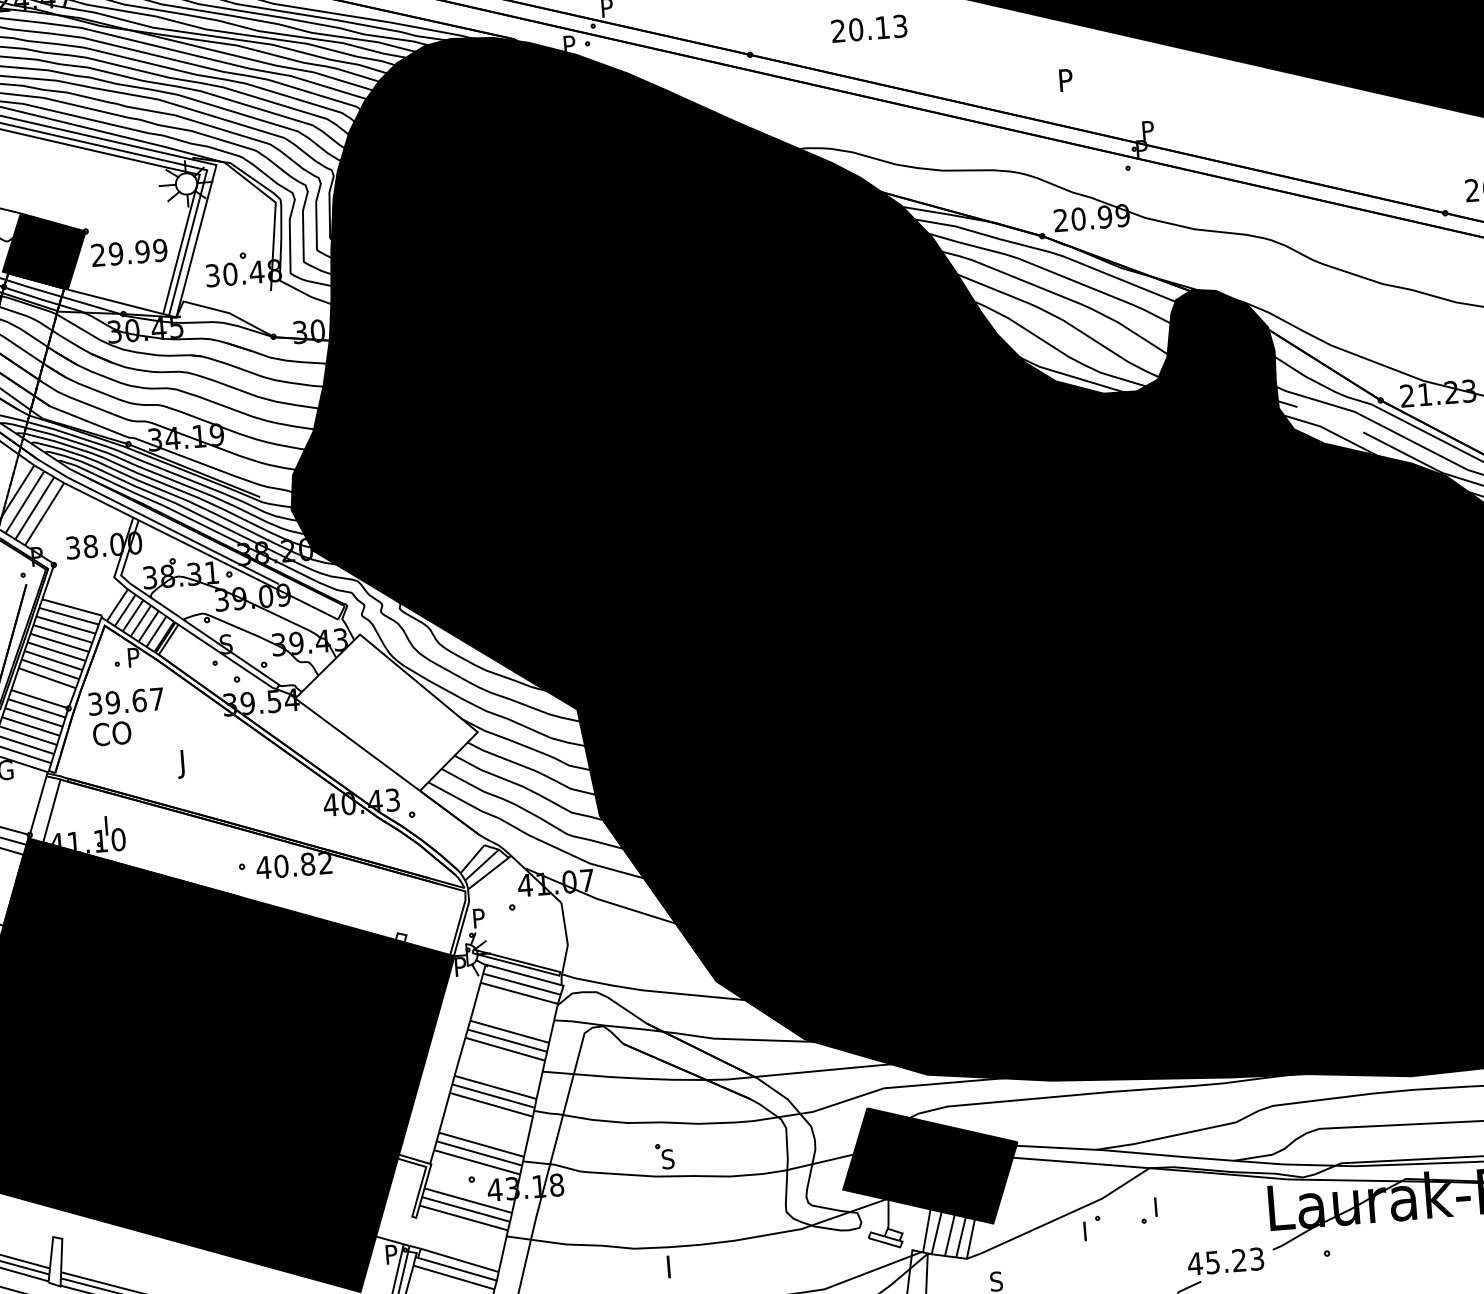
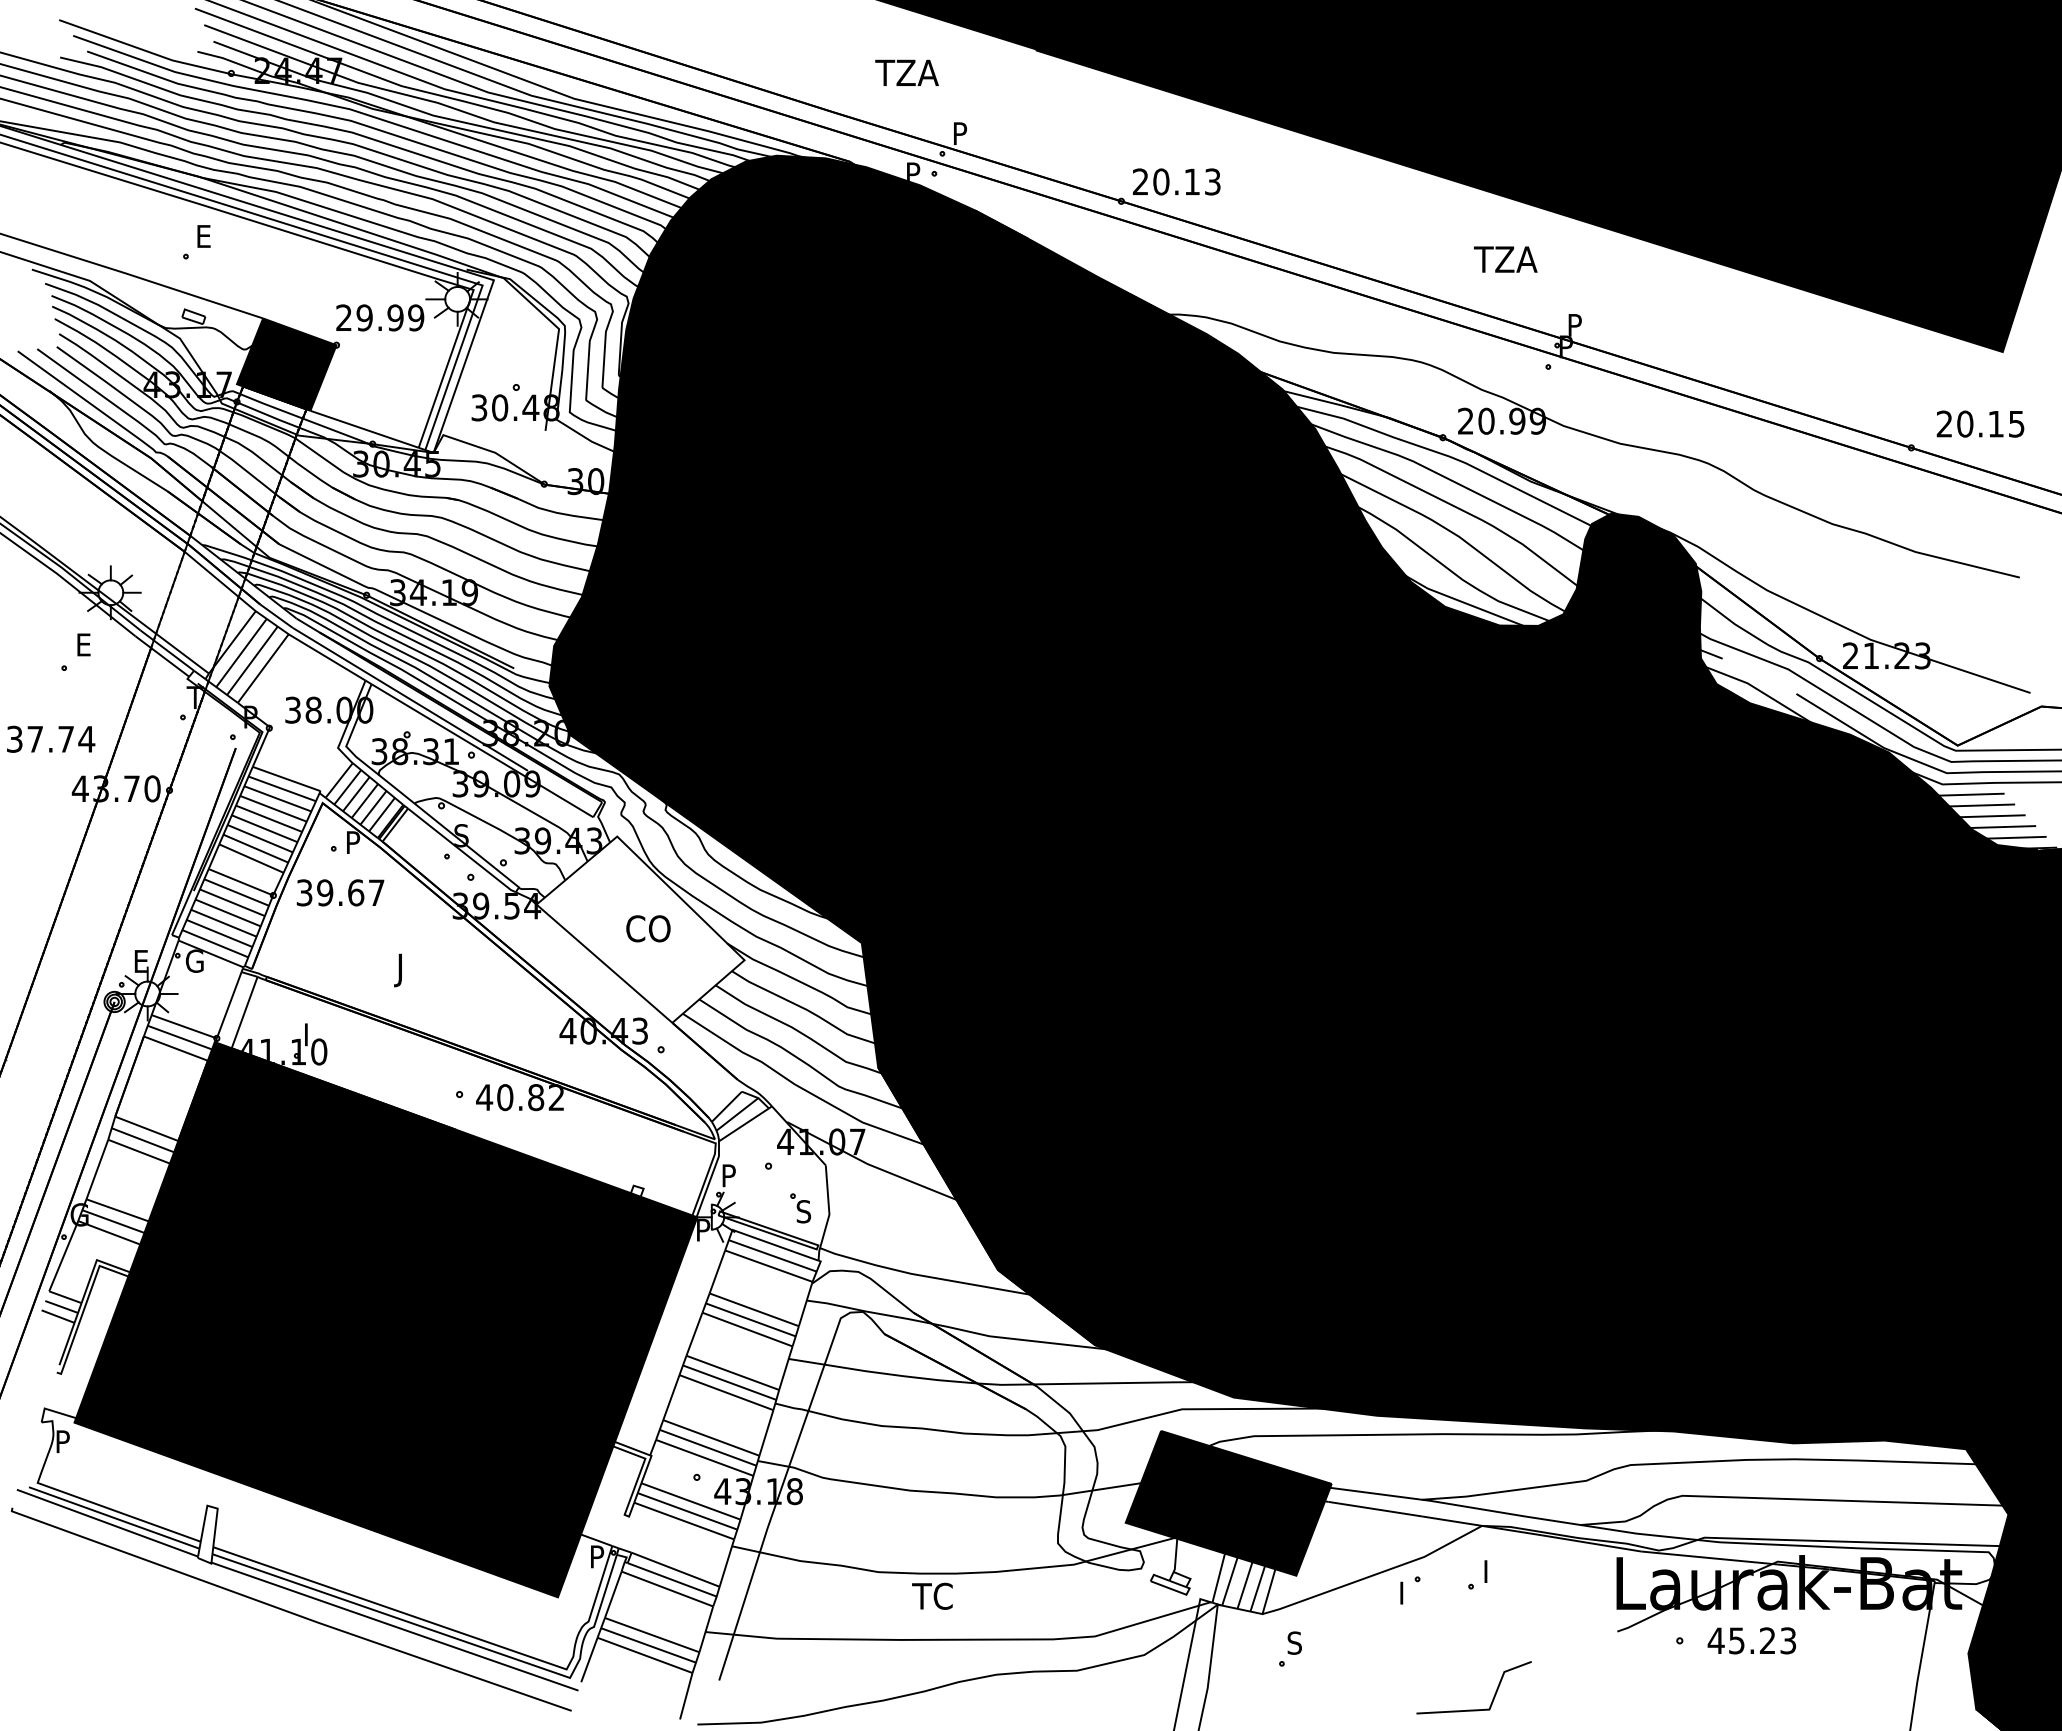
text: (869, 28) -> (1176, 181), moved
text: (1083, 78) -> (1505, 259), P -> TZA
text: (129, 252) -> (380, 317), moved
text: (112, 733) -> (648, 928), moved
part: (664, 1156) -> (800, 1208), moved
text: (1225, 1261) -> (1751, 1640), moved
text: (682, 1265) -> (932, 1595), I -> TC

